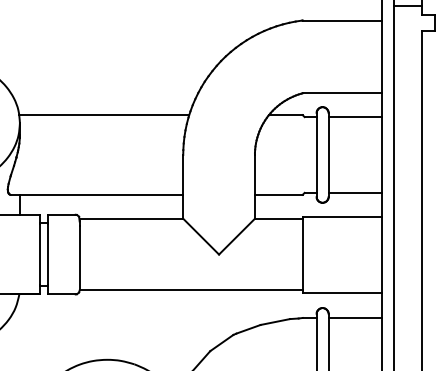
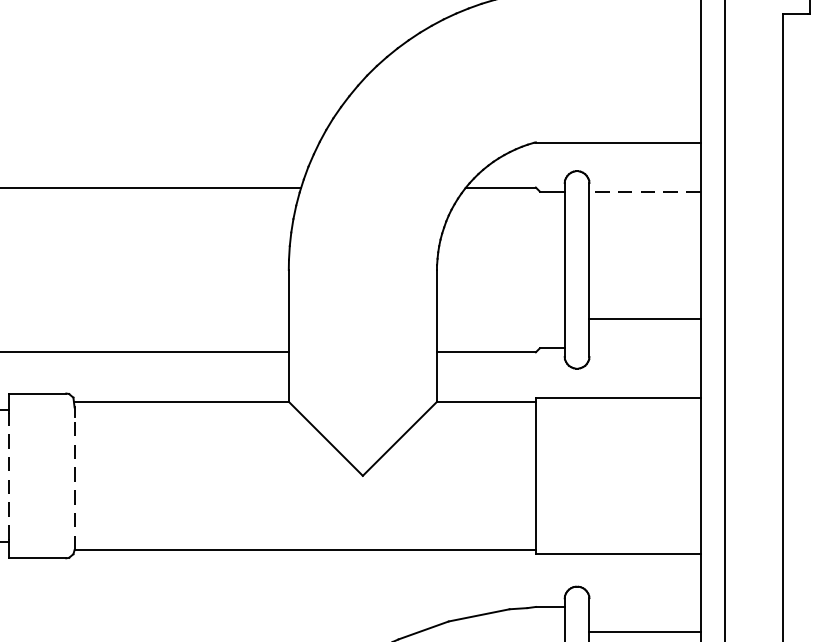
line: (355, 117) -> (645, 192), solid -> dashed
line: (355, 192) -> (645, 318), moved
line: (47, 254) -> (8, 475), solid -> dashed
line: (79, 257) -> (74, 481), solid -> dashed
line: (355, 317) -> (645, 630), moved

